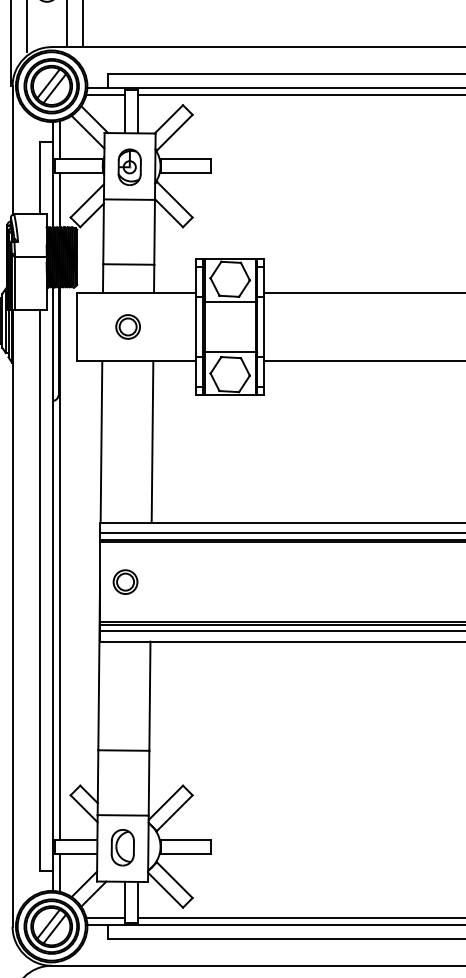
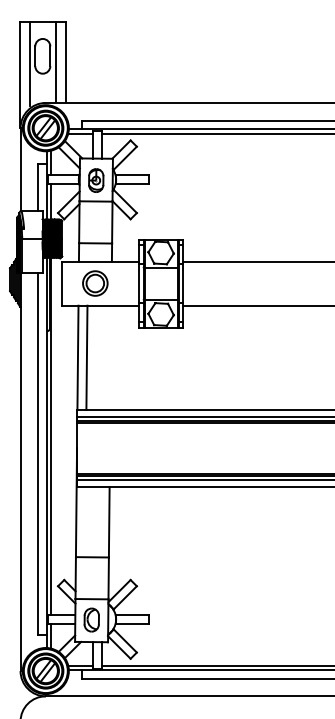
part: (127, 326) -> (94, 283), size x1.6
line: (151, 441) -> (86, 357), moved
part: (125, 582) -> (93, 448), removed

